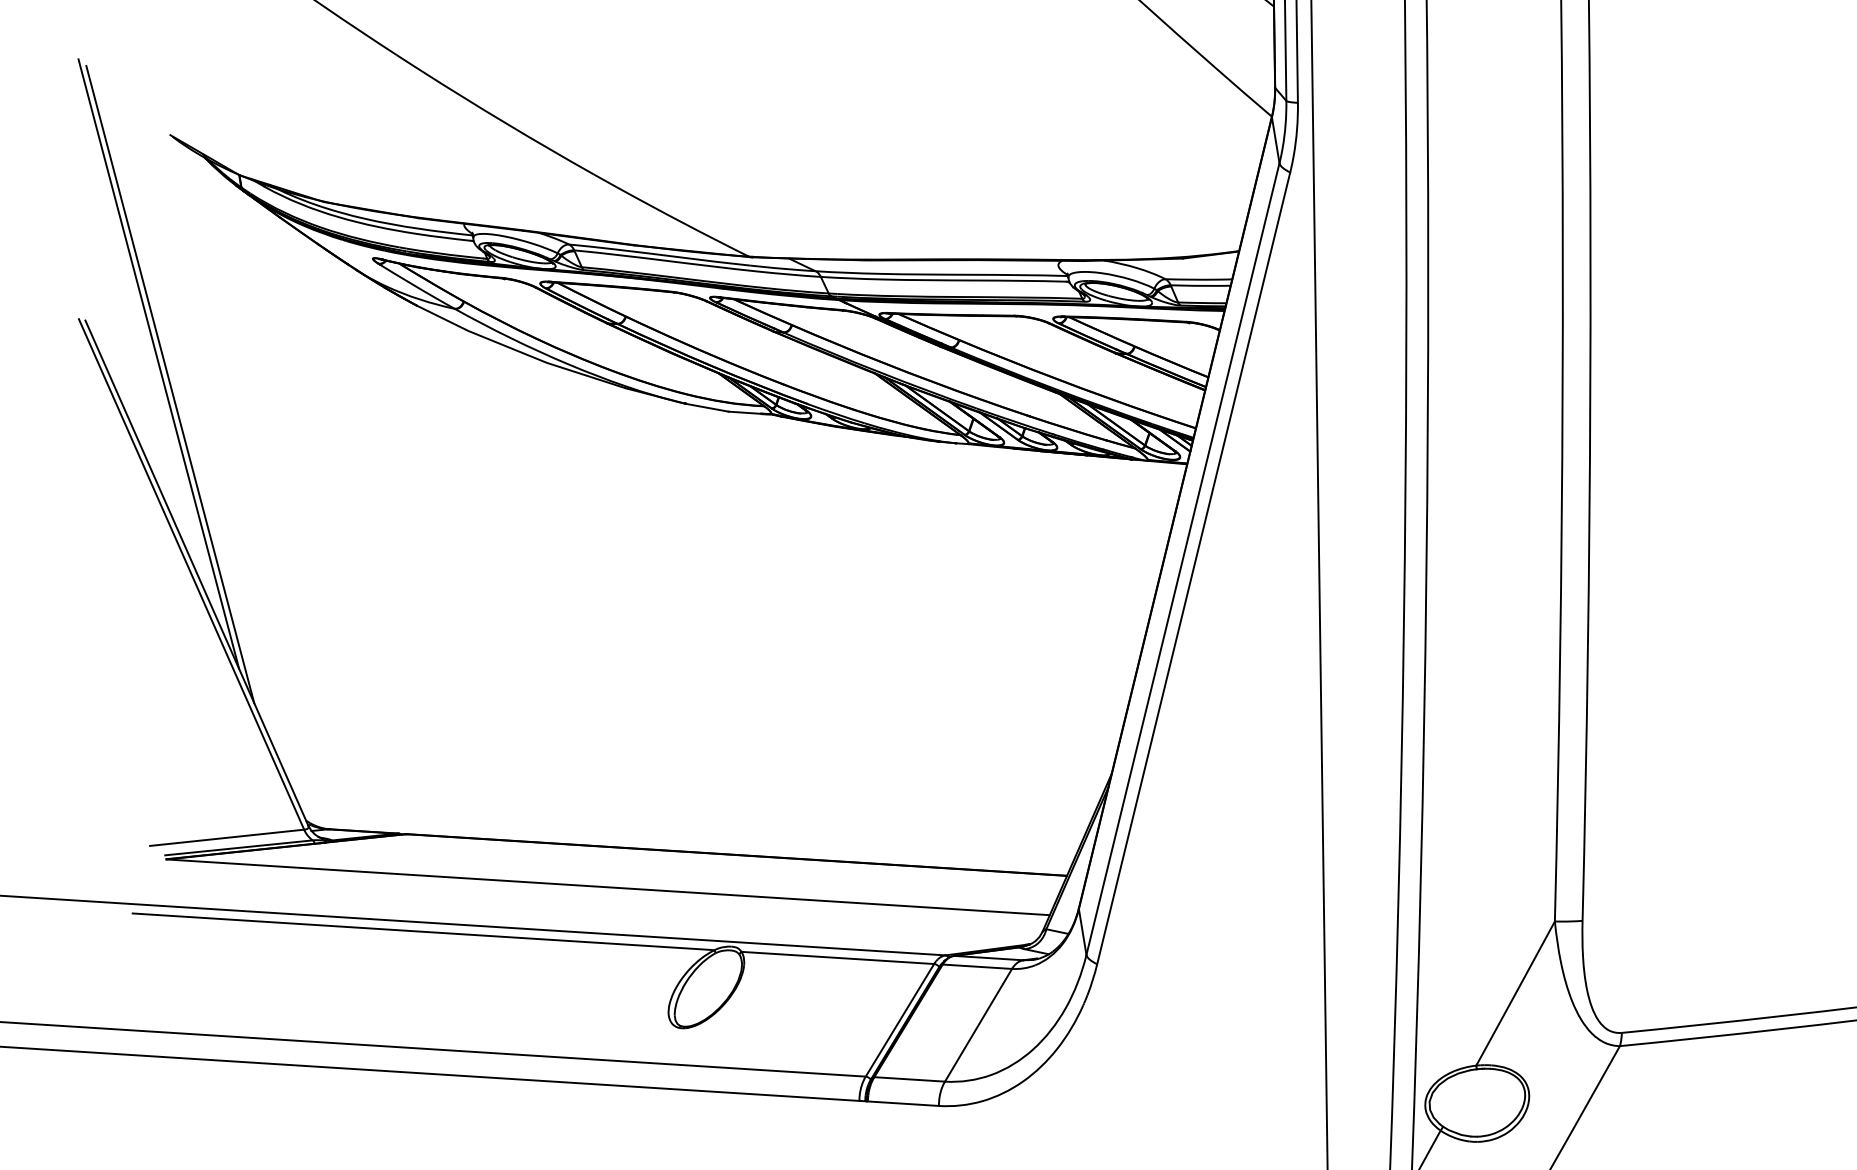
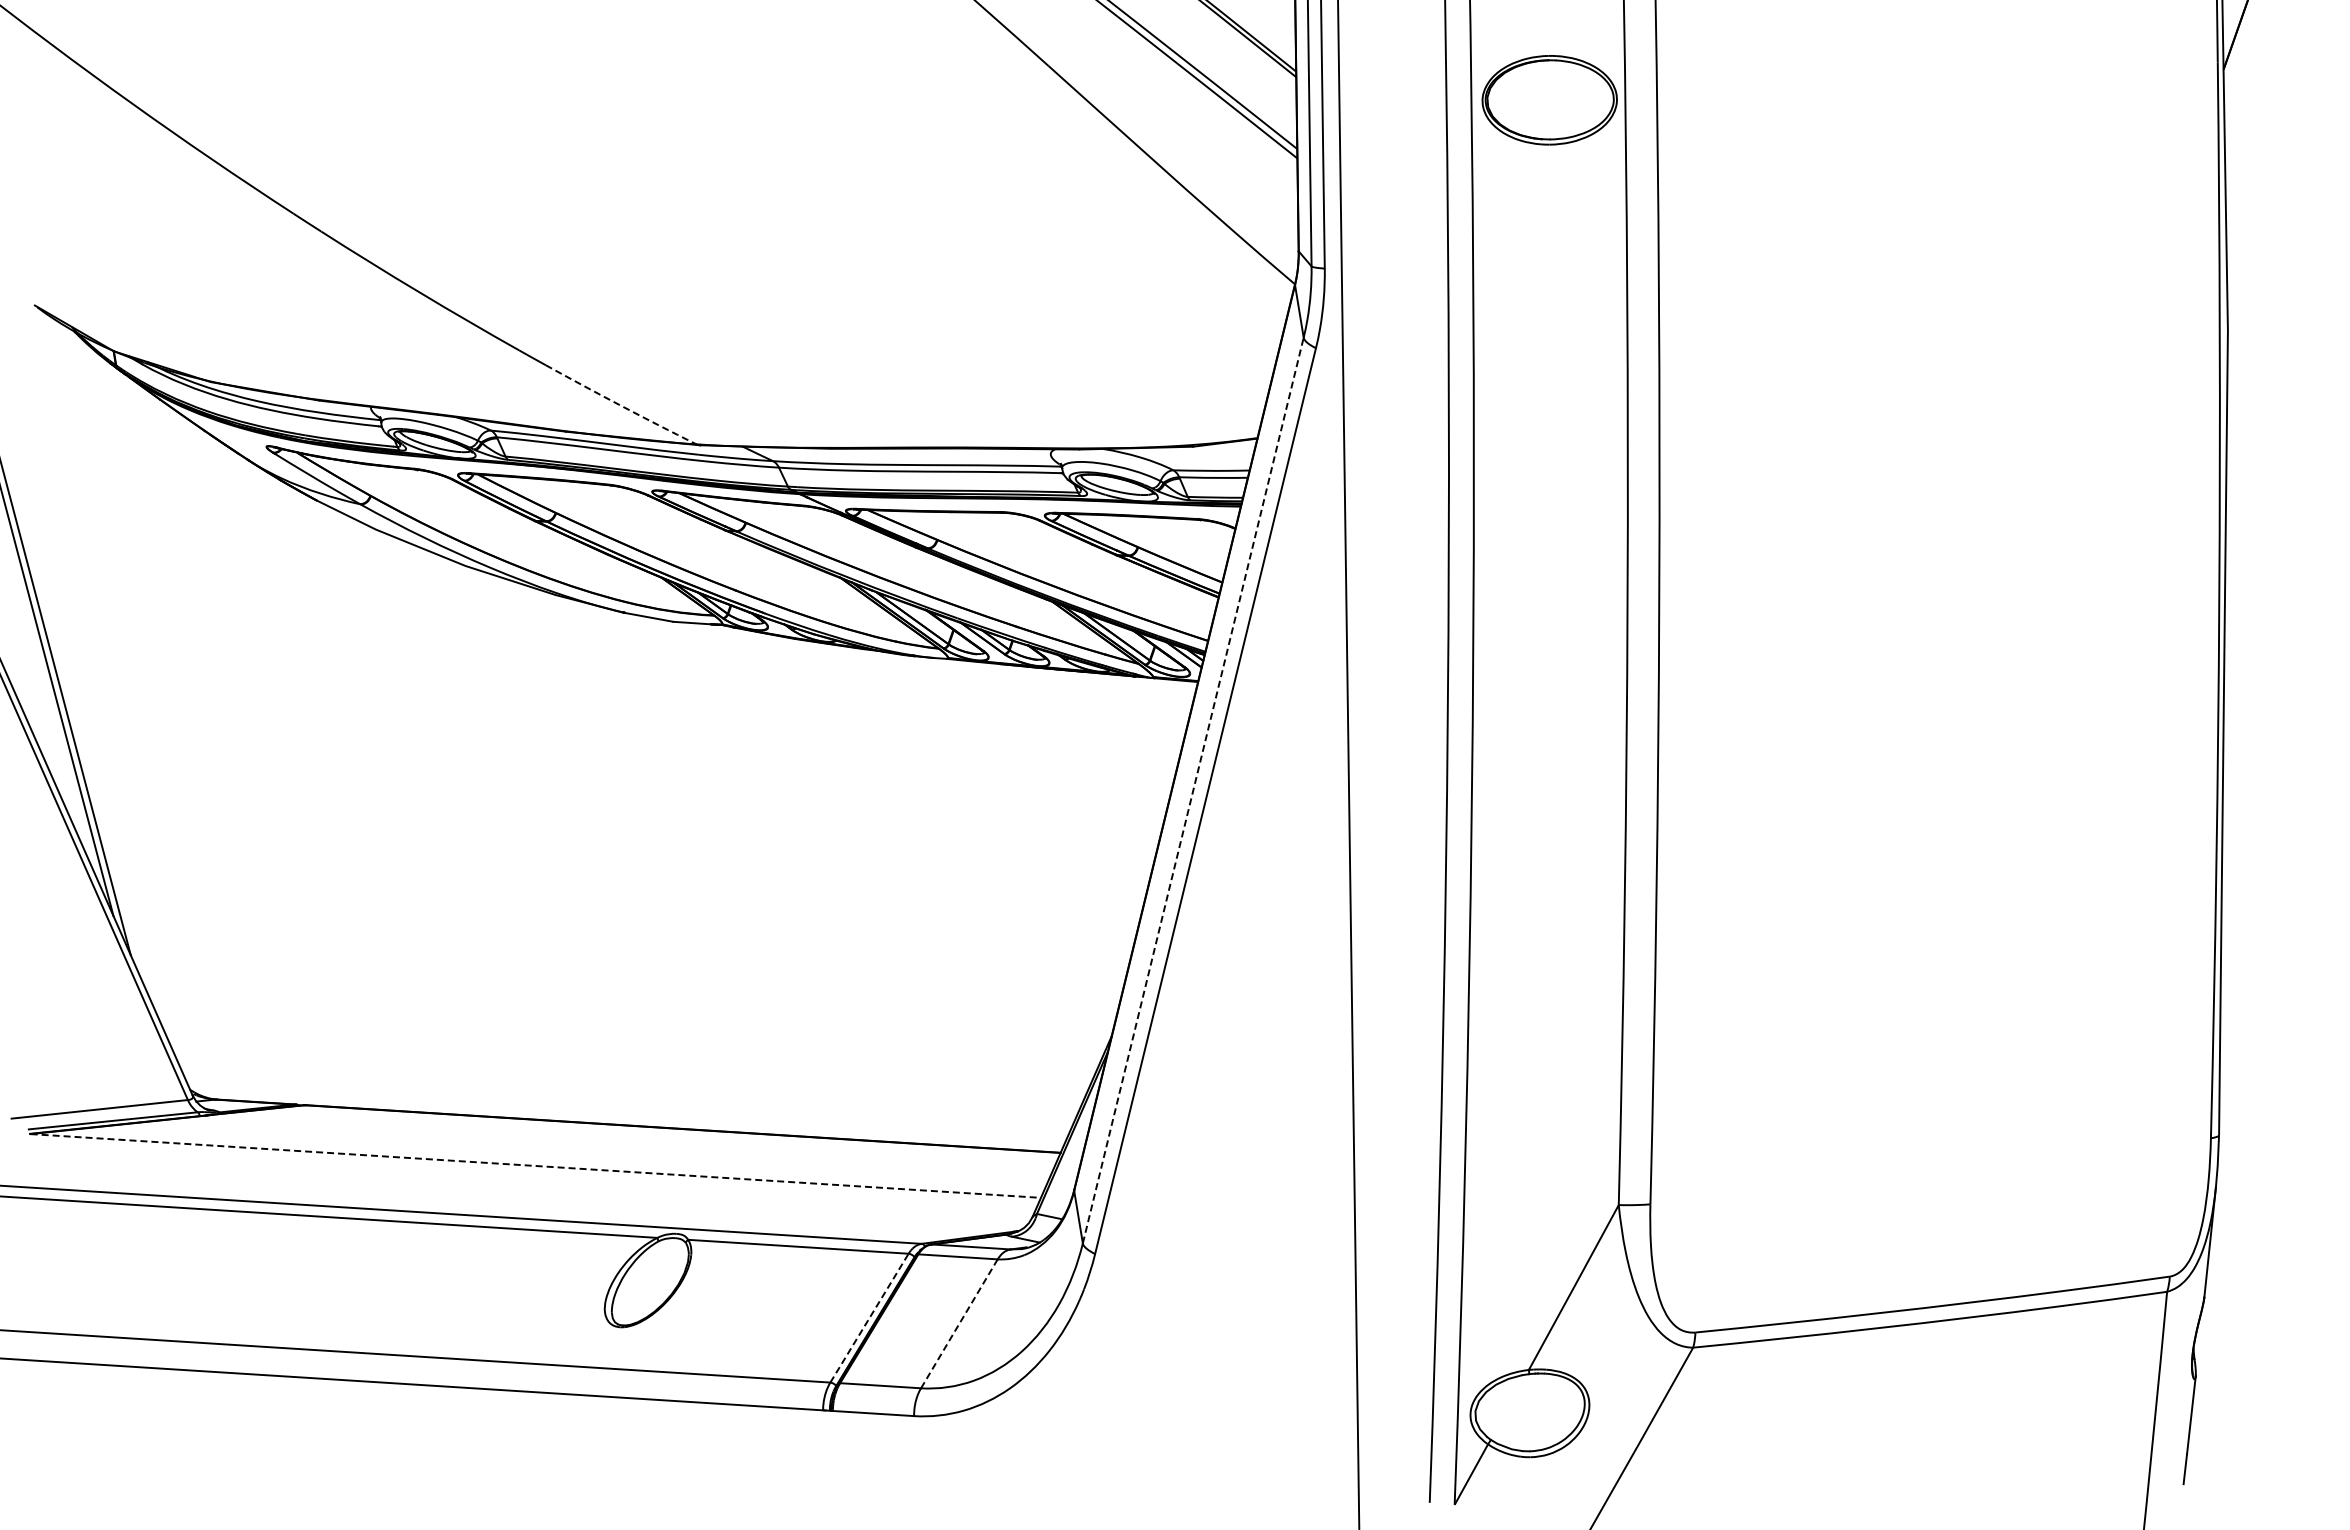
arc: (682, 222) -> (620, 405), solid -> dashed
line: (1183, 559) -> (1193, 790), solid -> dashed
line: (608, 887) -> (536, 1166), solid -> dashed
line: (899, 1019) -> (869, 1317), solid -> dashed
line: (978, 1025) -> (959, 1323), solid -> dashed

